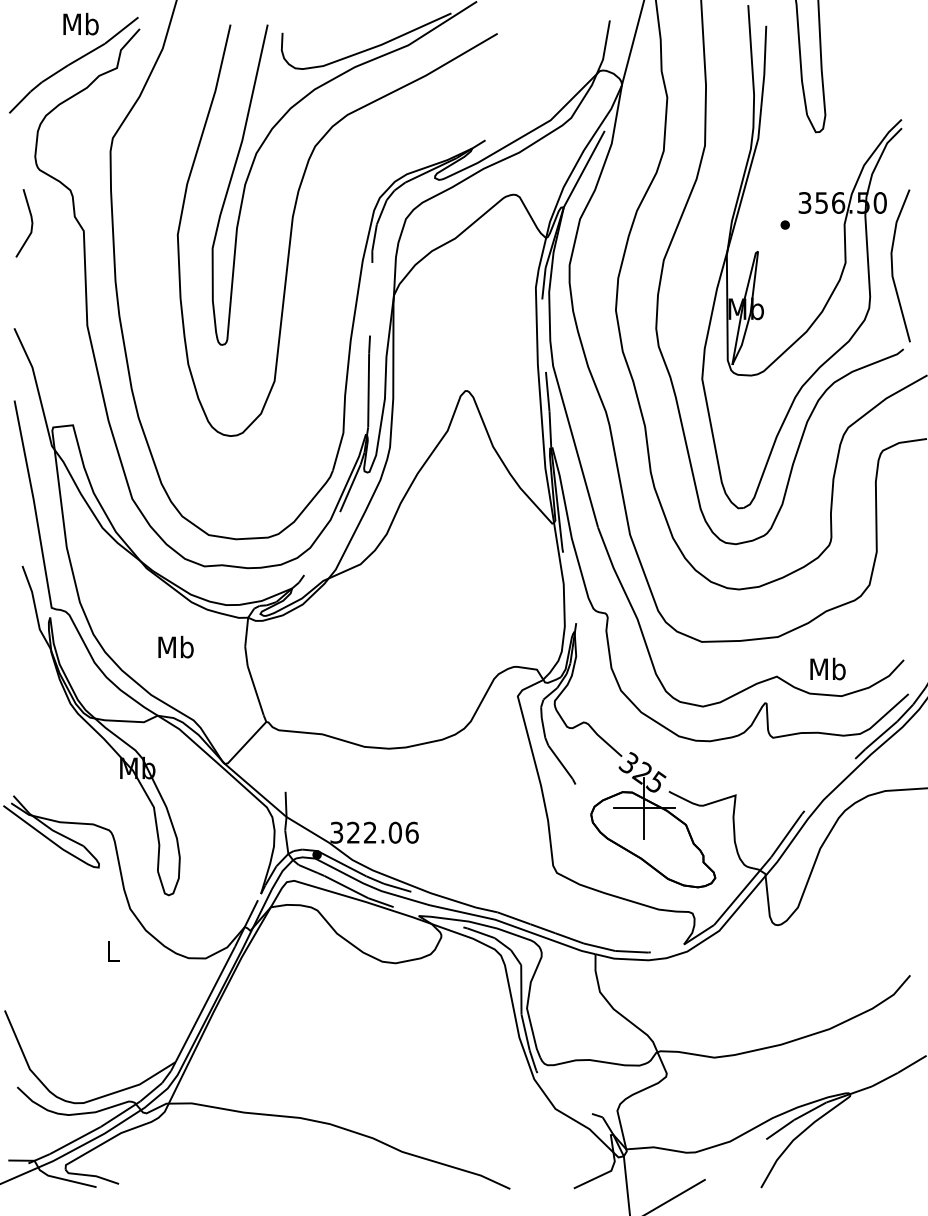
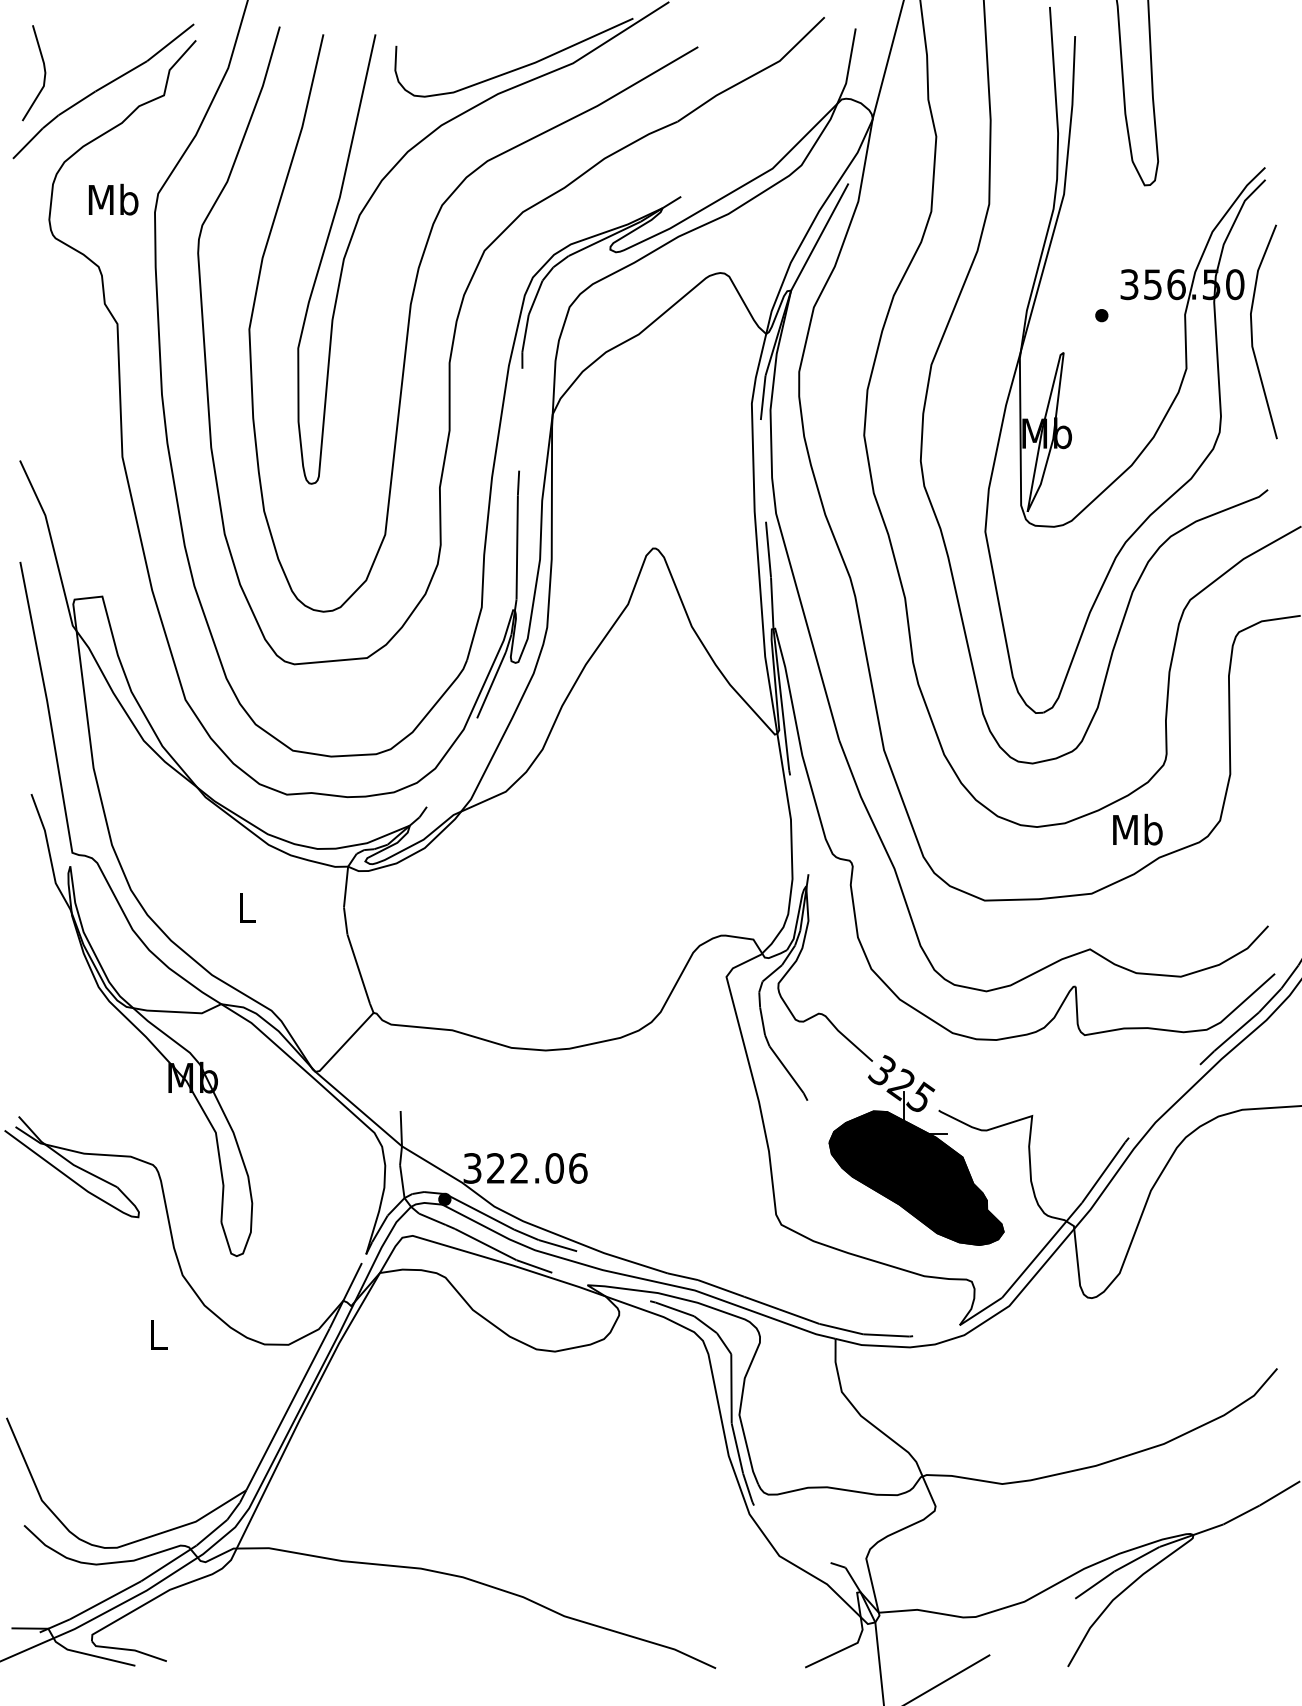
text: (80, 24) -> (113, 199), moved
line: (31, 223) -> (44, 73), moved
part: (325, 234) -> (456, 329), added
line: (892, 265) -> (1252, 331), moved
text: (175, 646) -> (246, 907), Mb -> L
text: (827, 668) -> (1137, 829), moved
fill: (653, 839) -> (916, 1178), added

